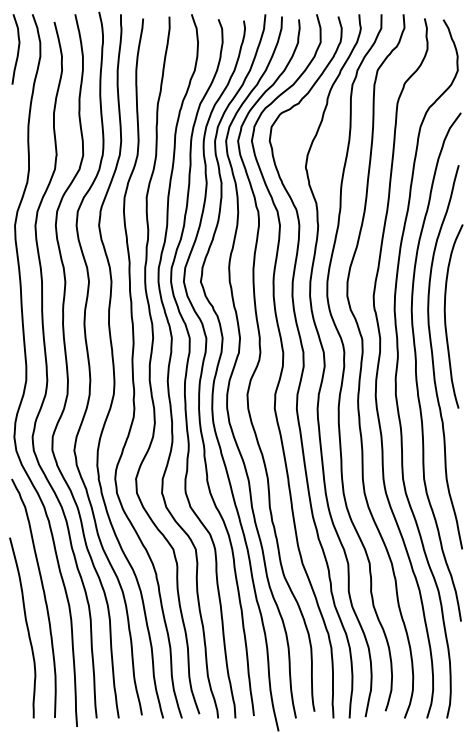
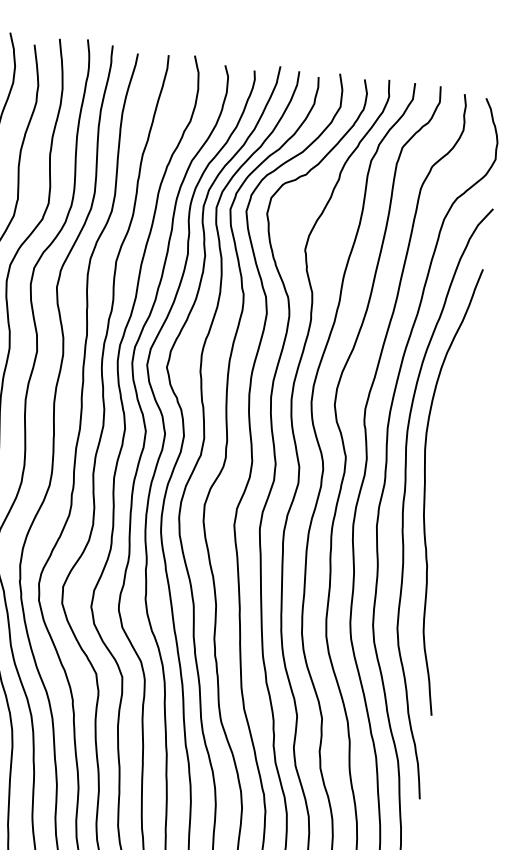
curve: (445, 316) -> (445, 443), removed

